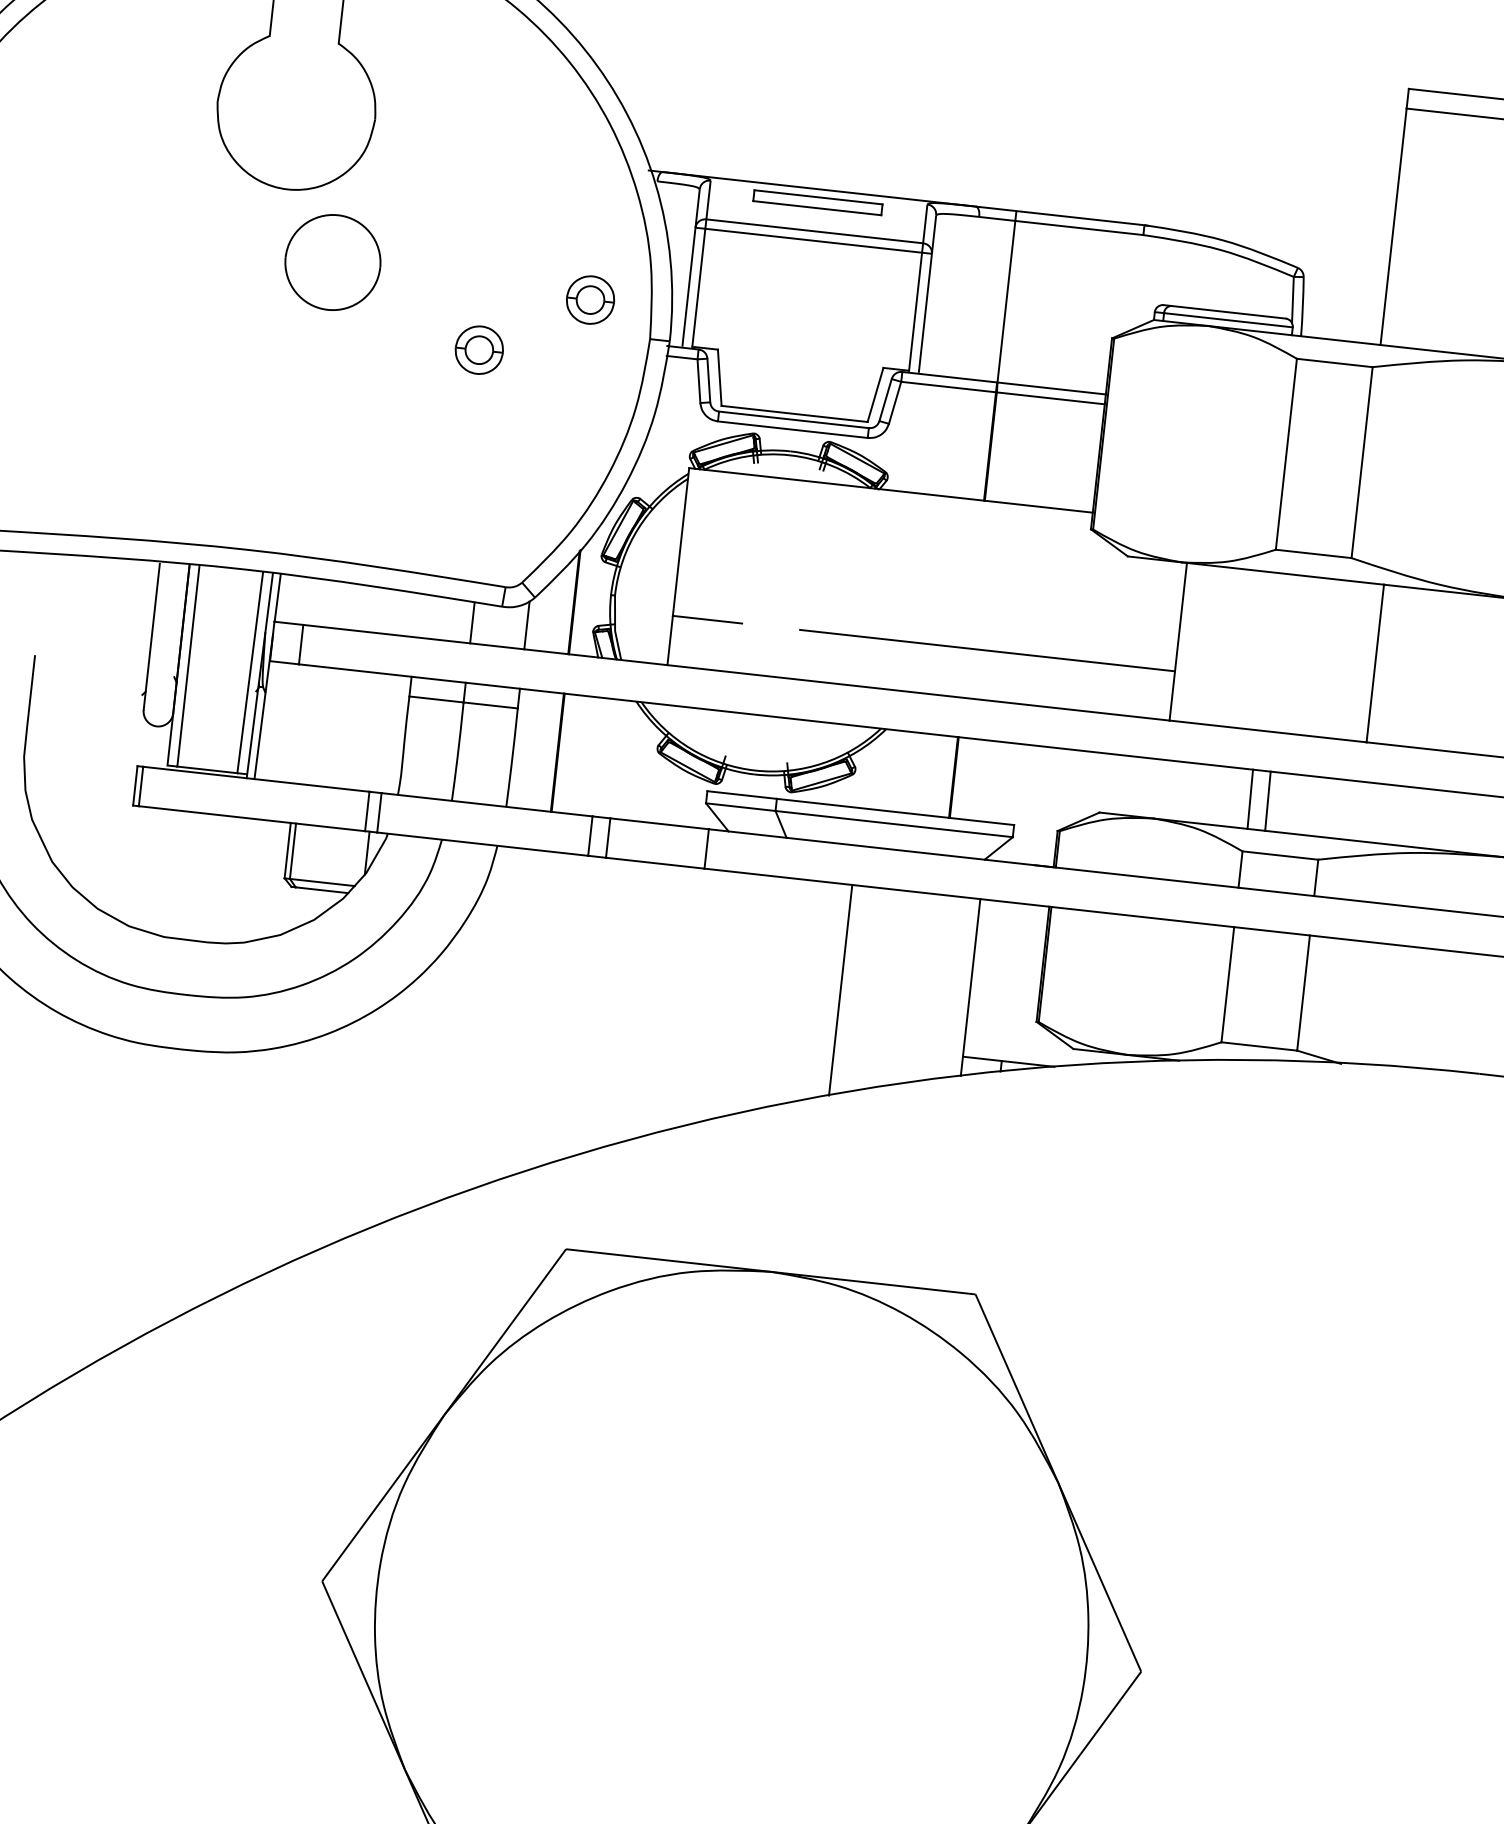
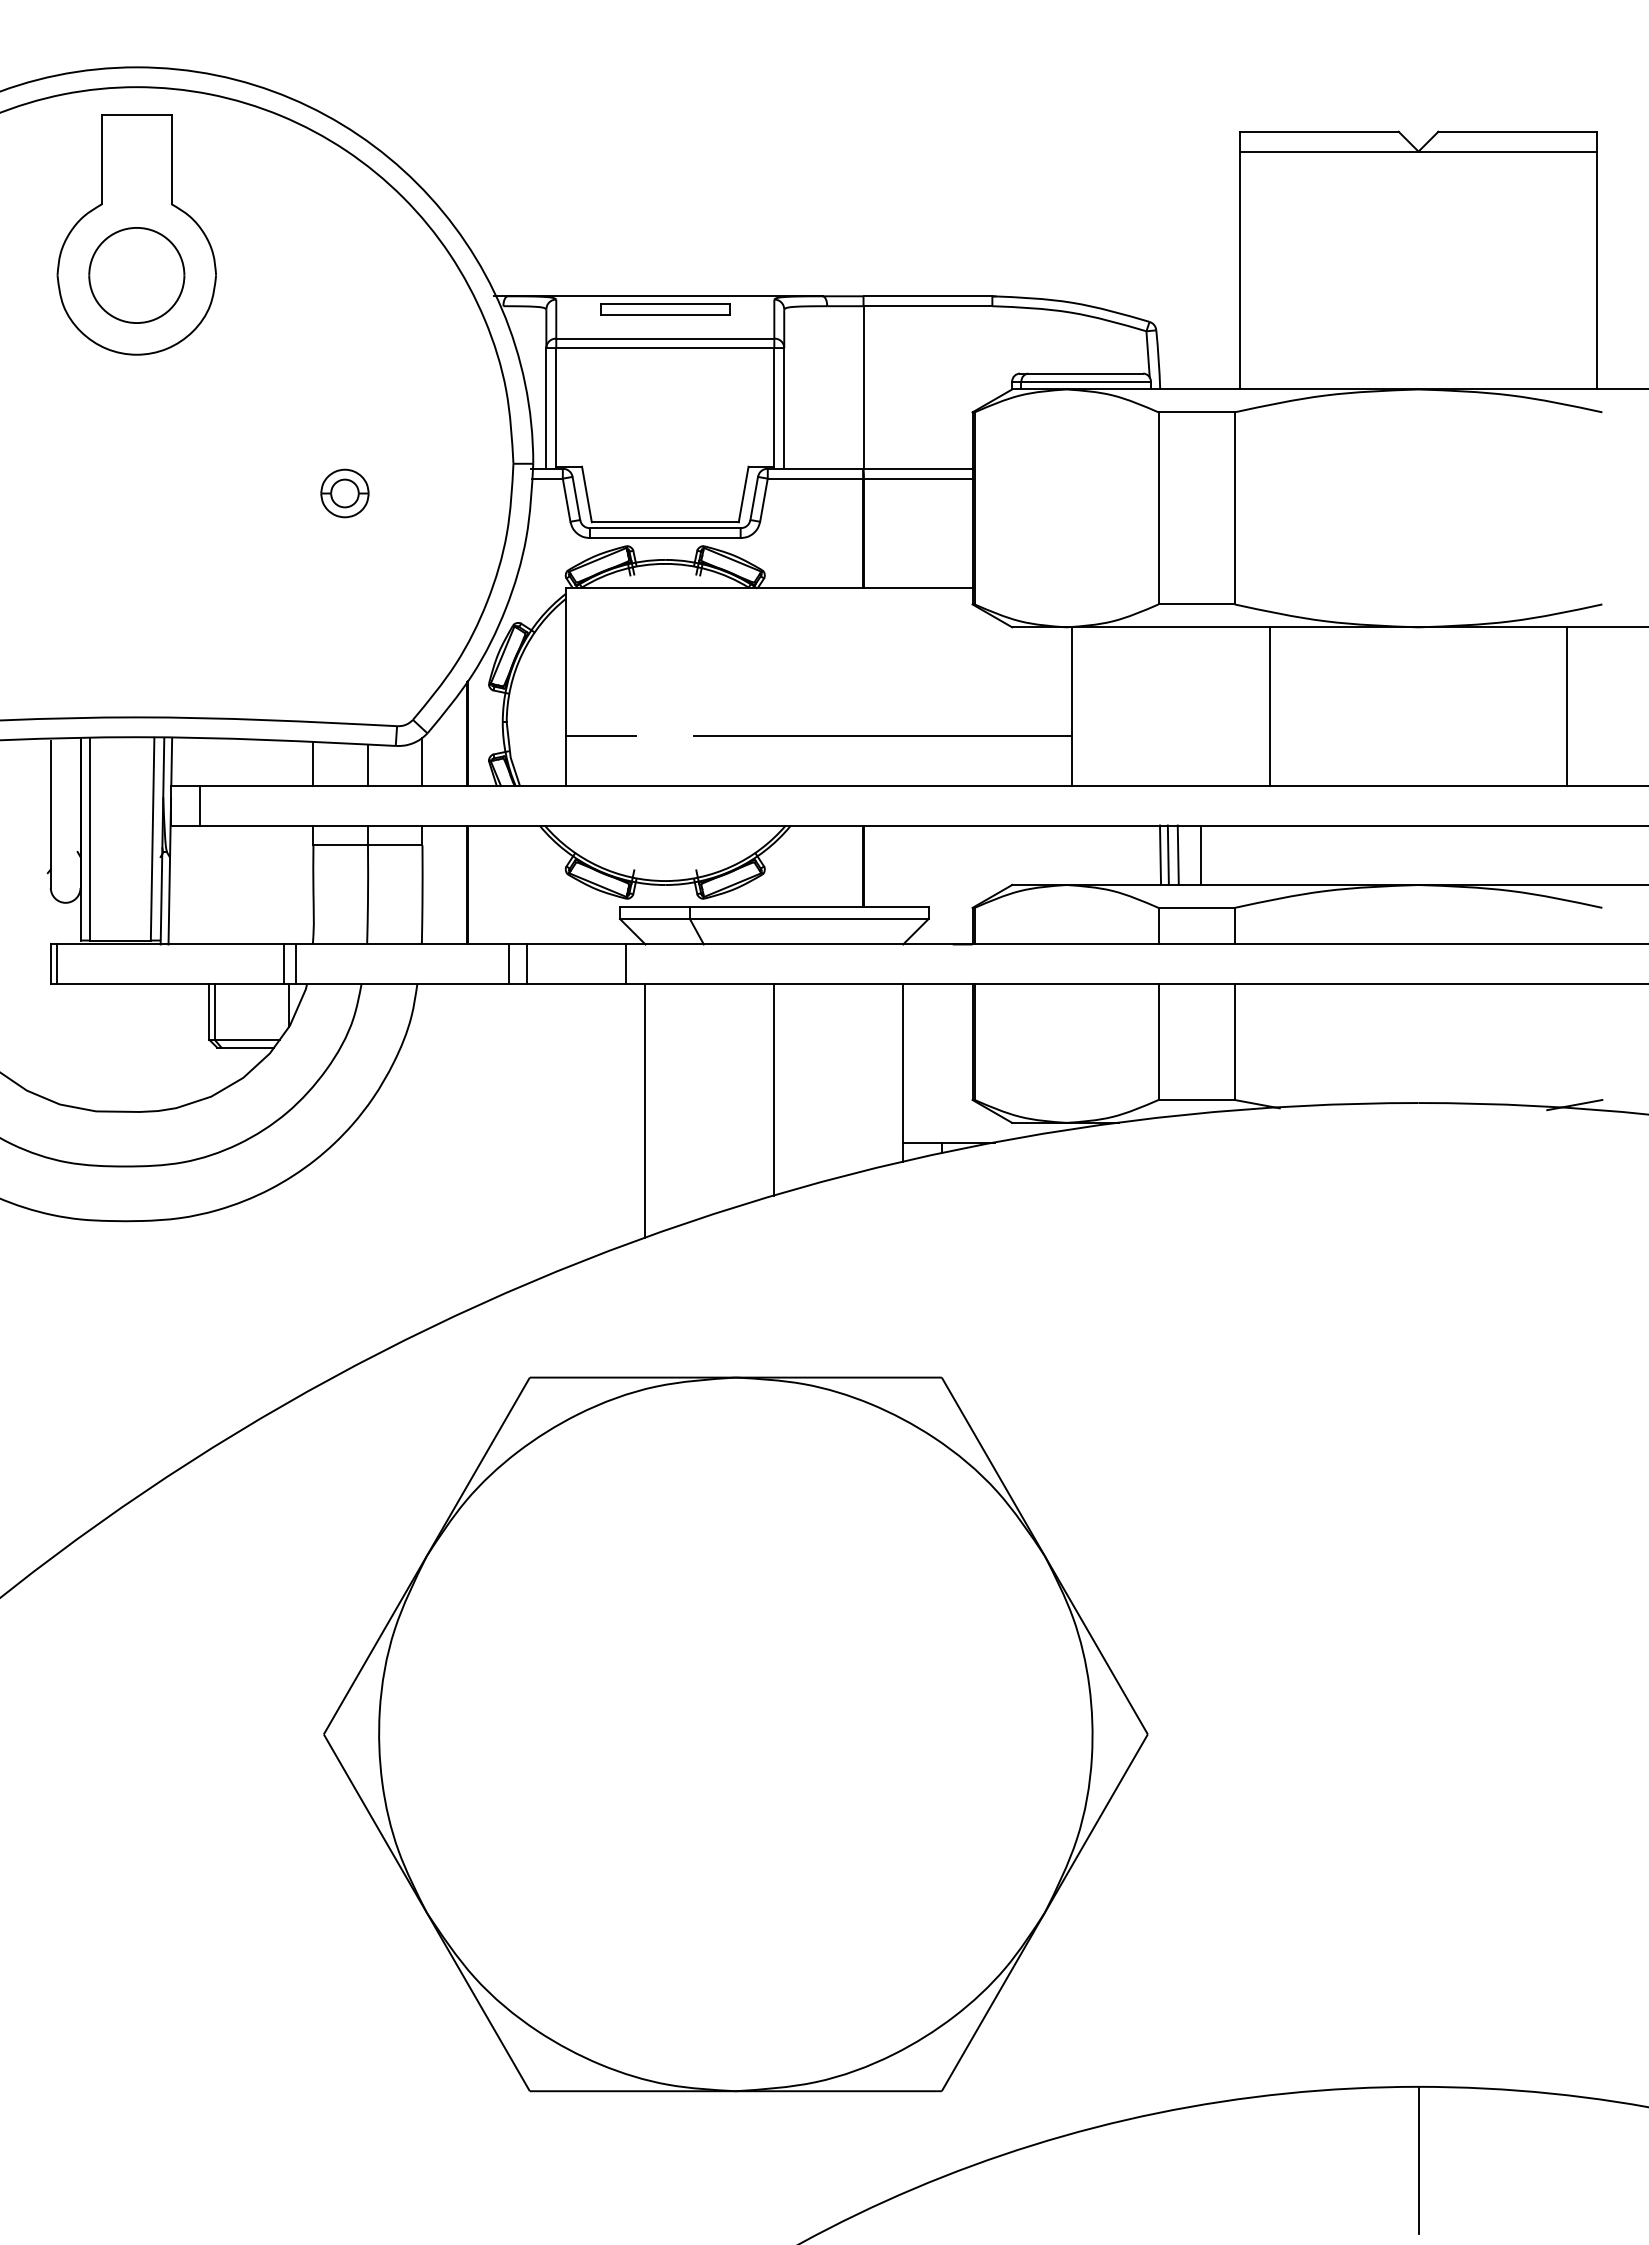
part: (332, 262) -> (136, 275), moved
part: (590, 300) -> (449, 431), removed
line: (418, 616) -> (313, 764), added
line: (1257, 800) -> (1167, 855), added
line: (1290, 803) -> (1200, 855), added
line: (710, 997) -> (645, 1111), added

